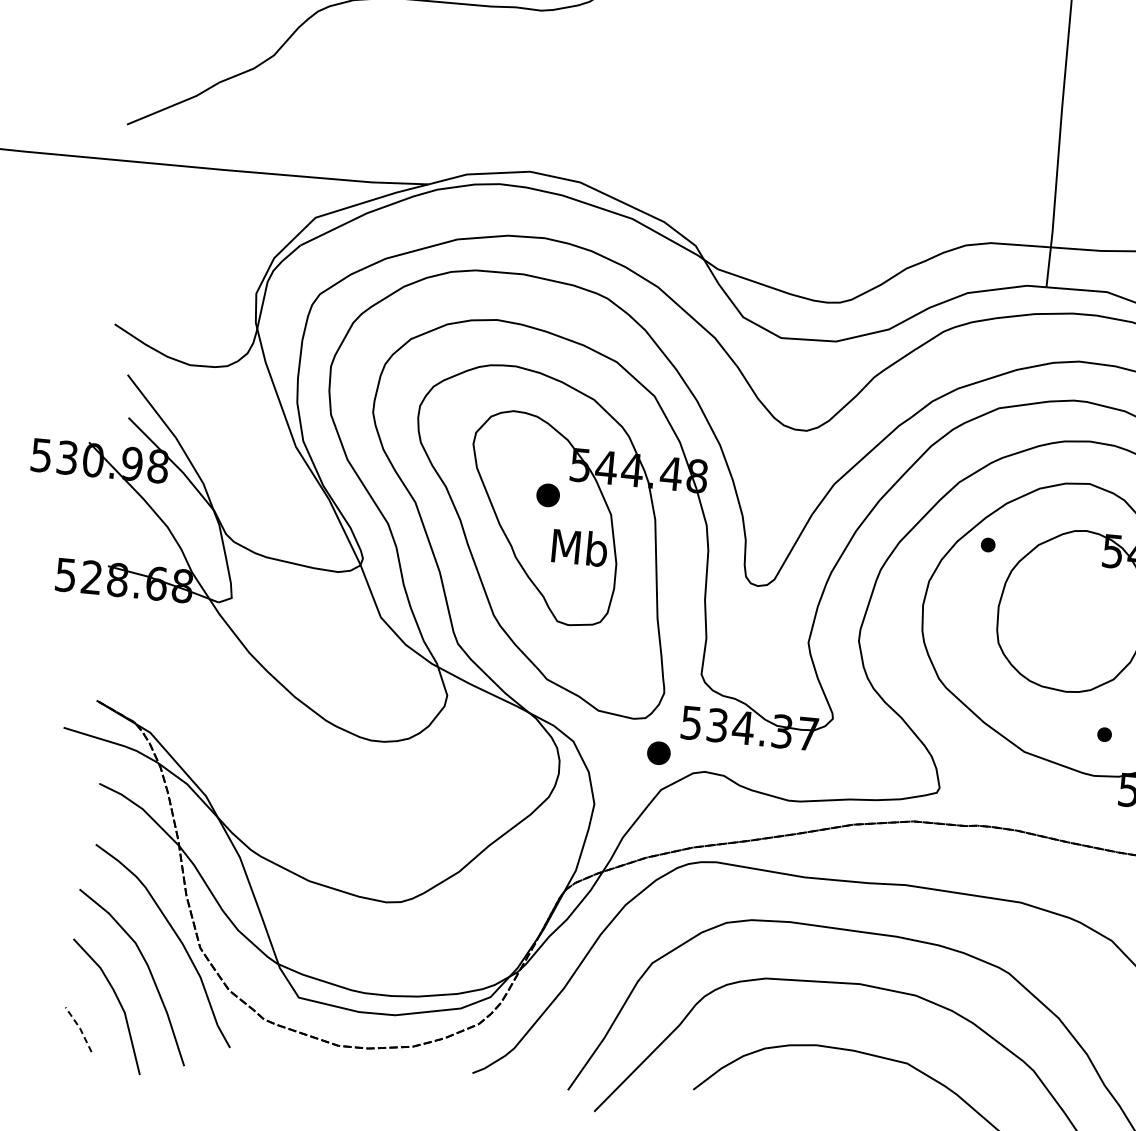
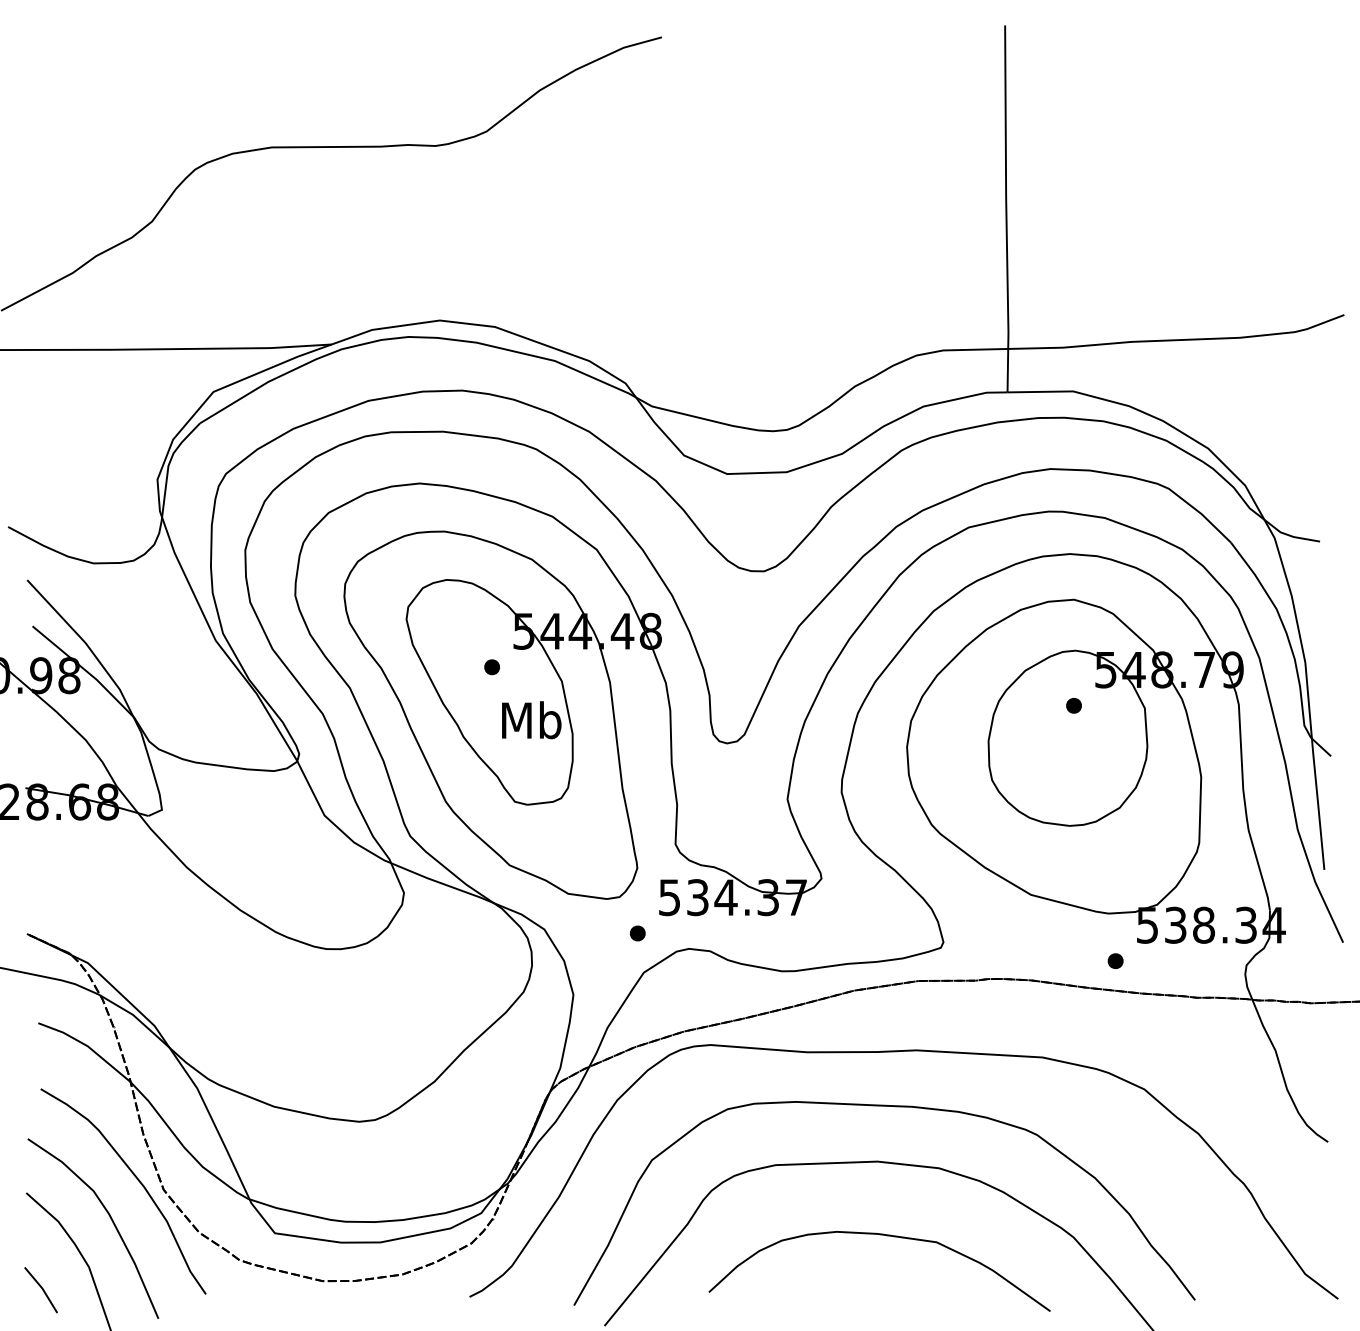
part: (547, 495) -> (491, 667), size x0.62
part: (987, 544) -> (1073, 705), moved
part: (1104, 734) -> (1115, 960), moved
part: (658, 753) -> (637, 933), size x0.62
line: (80, 1028) -> (42, 1288), dashed -> solid

